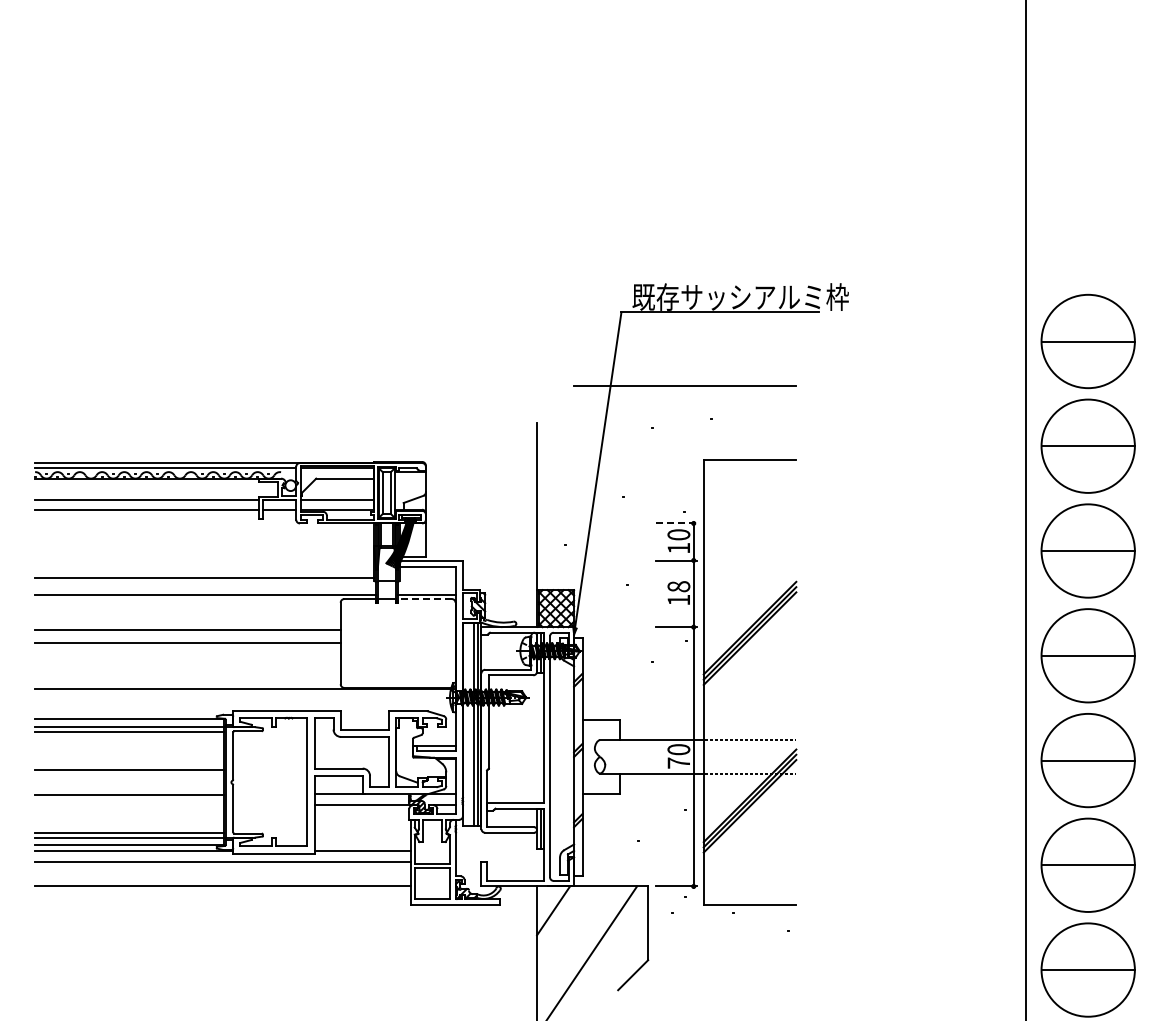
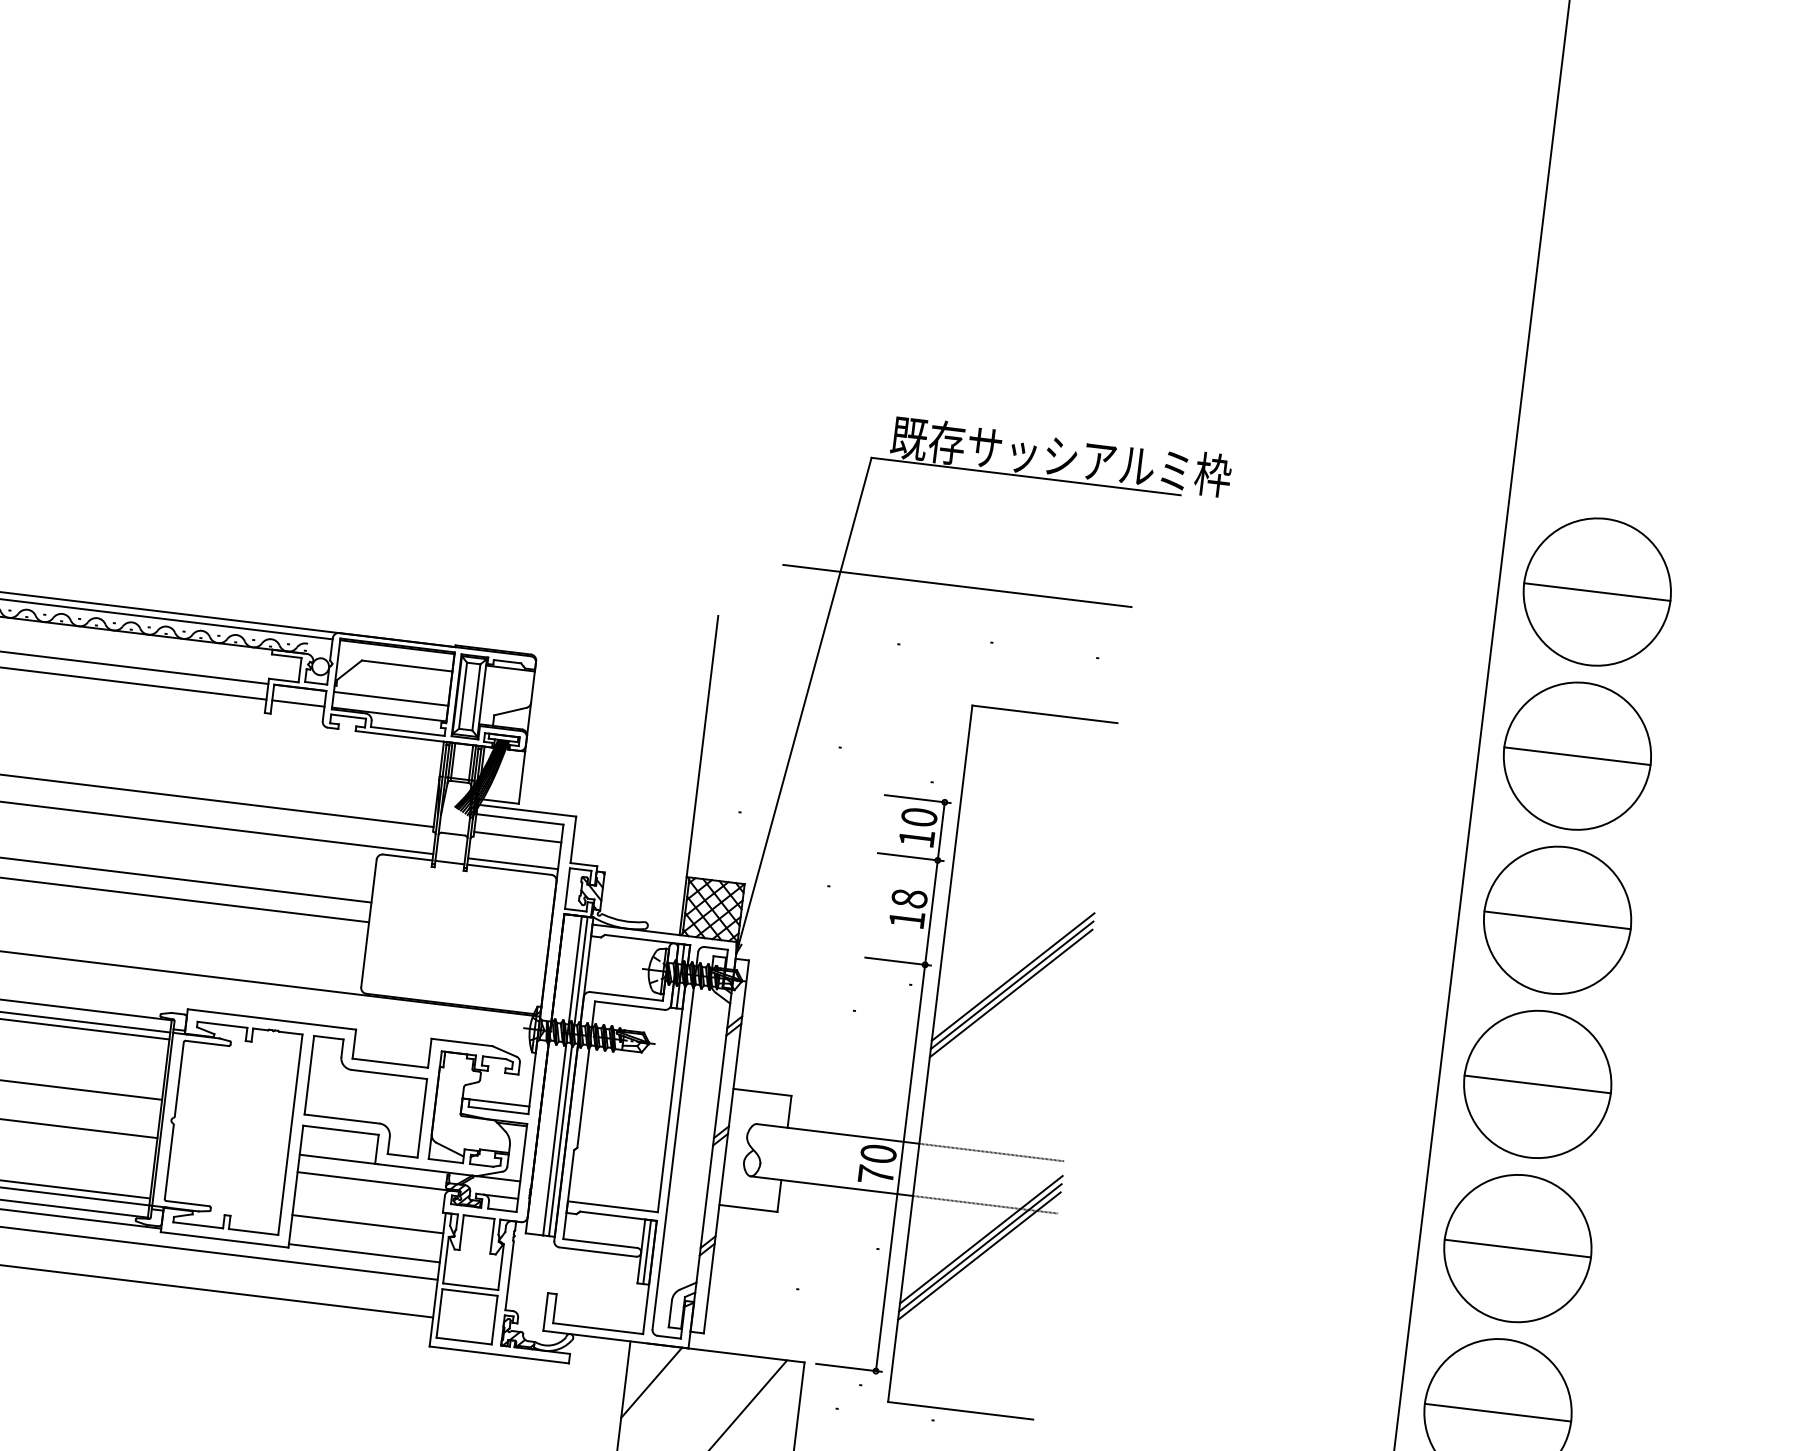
line: (676, 523) -> (917, 799), dashed -> solid
line: (427, 577) -> (517, 836), added
line: (424, 599) -> (508, 870), dashed -> solid
line: (362, 832) -> (367, 1223), added

